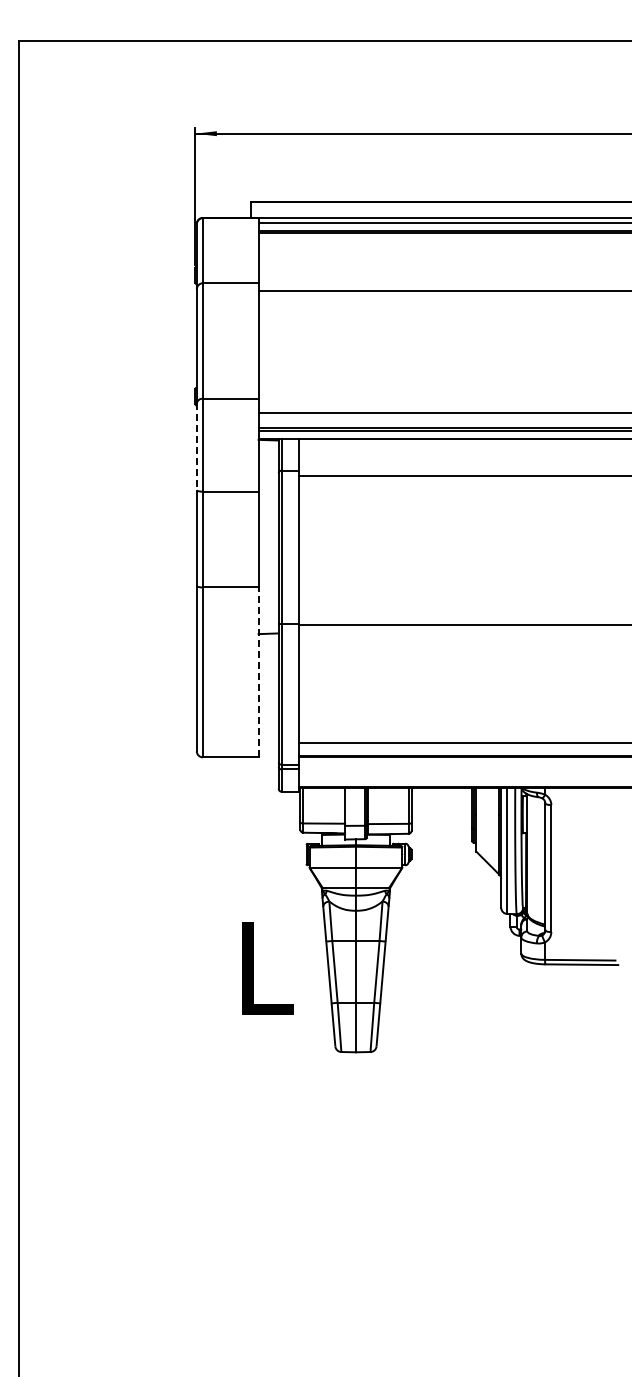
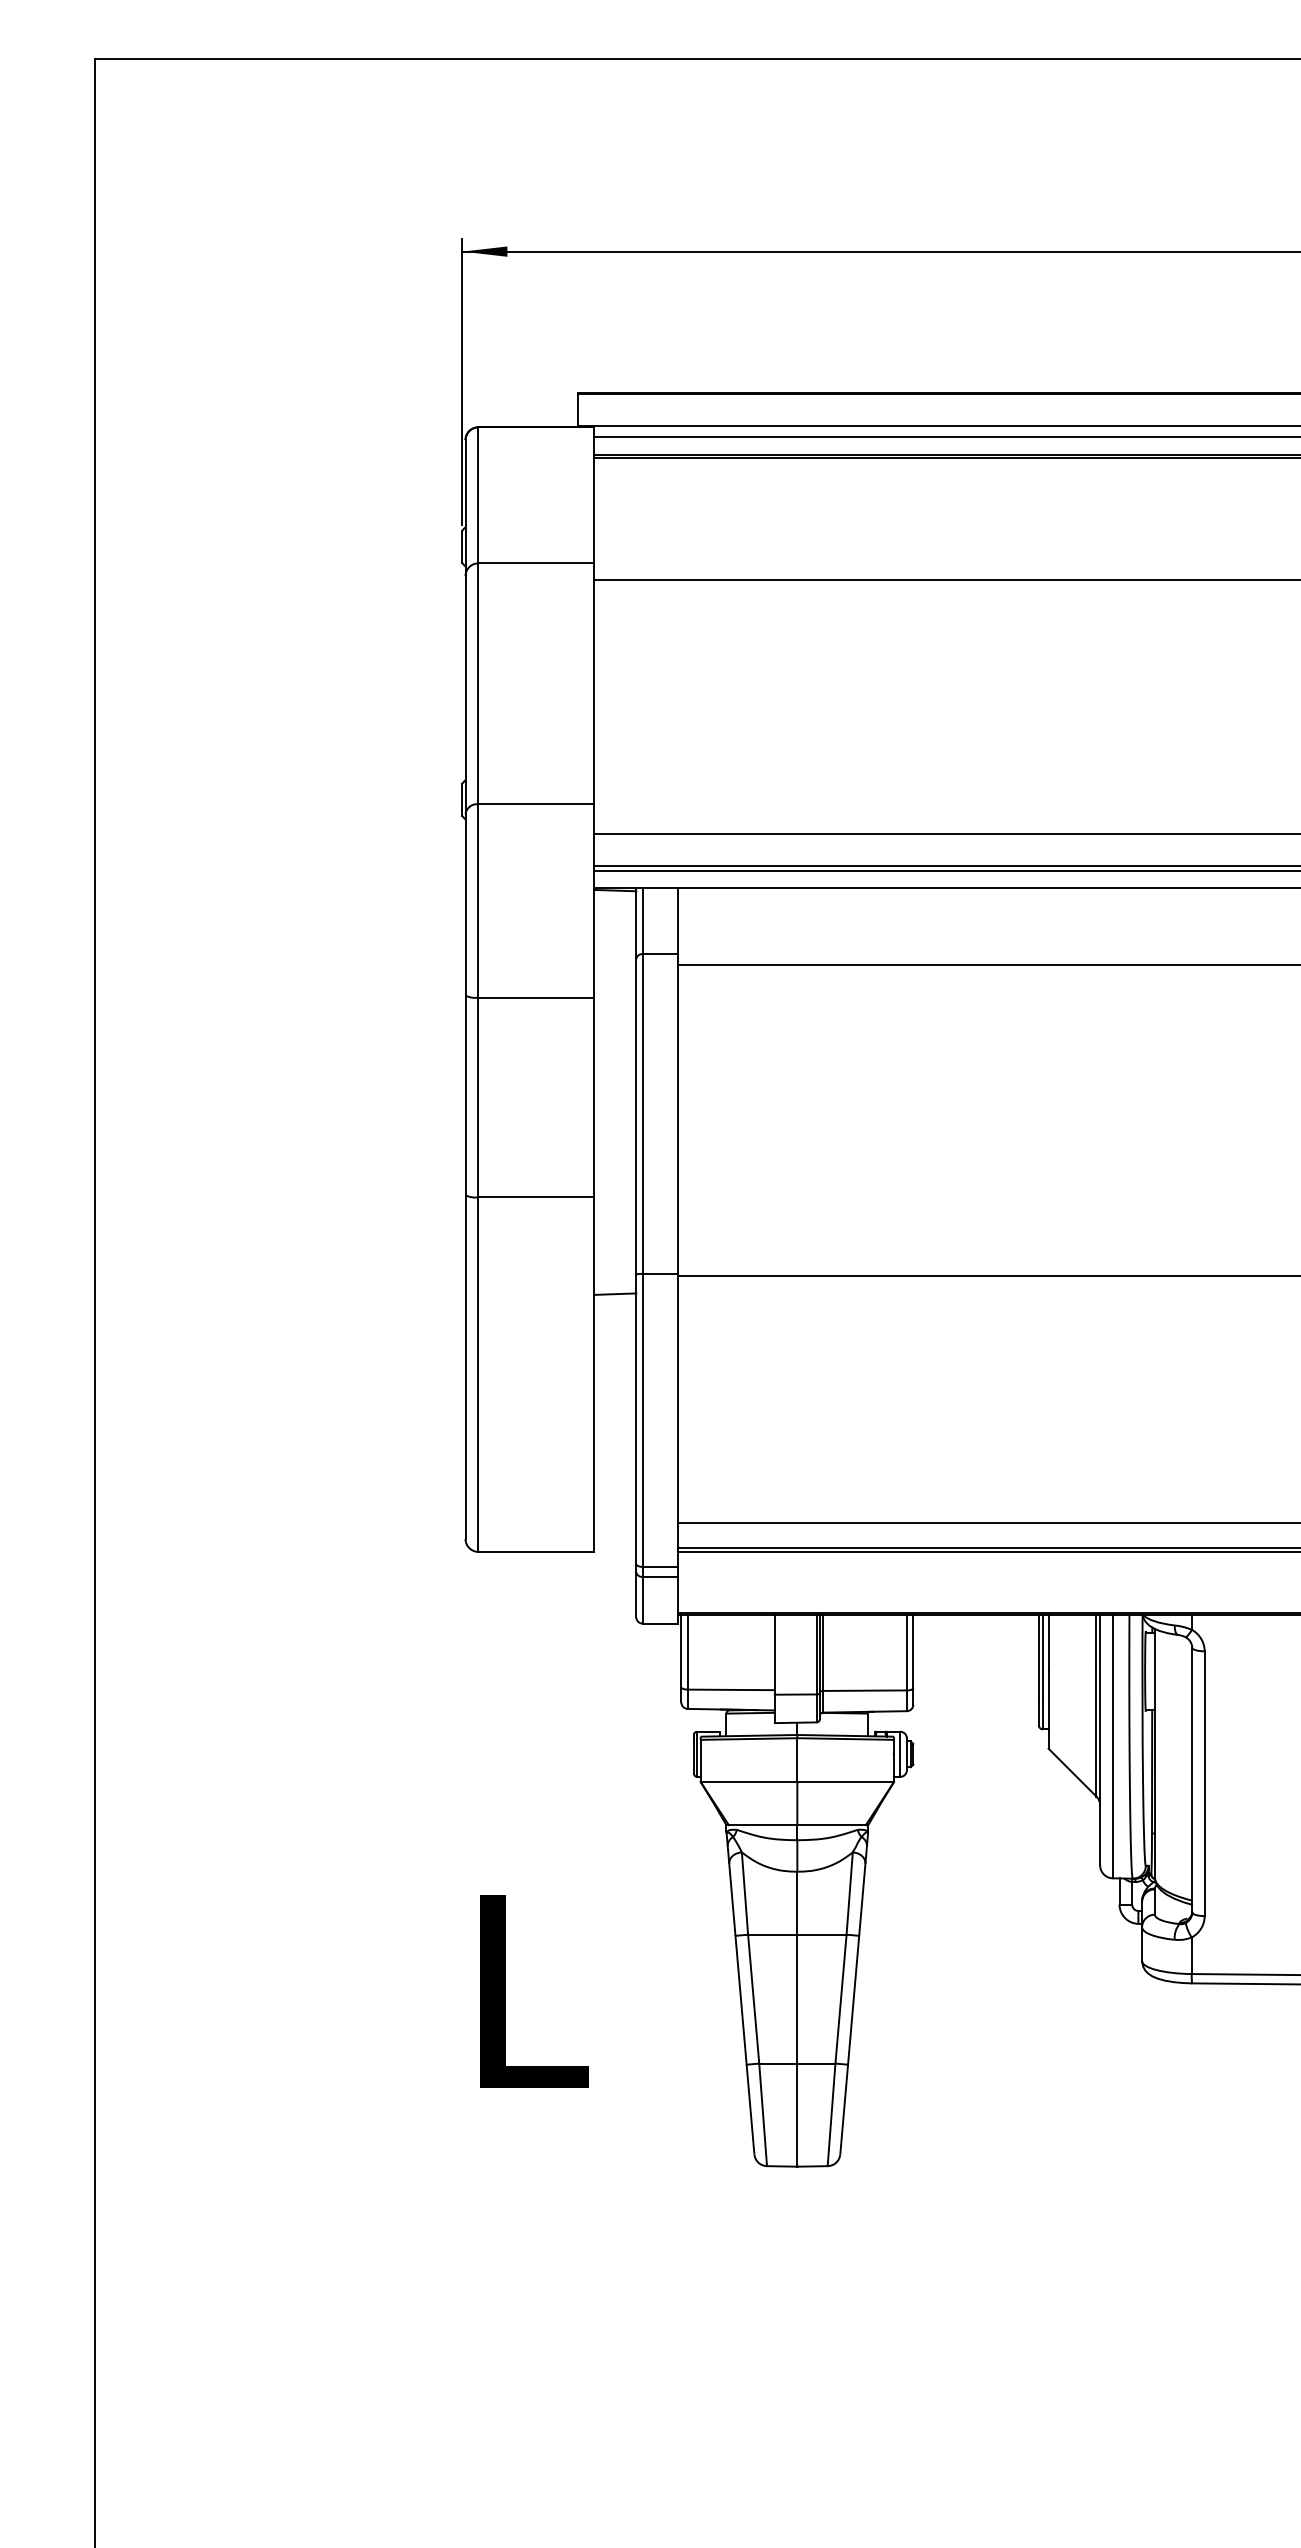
line: (196, 447) -> (464, 905), dashed -> solid
line: (258, 671) -> (594, 1372), dashed -> solid
text: (267, 968) -> (533, 1992), moved

